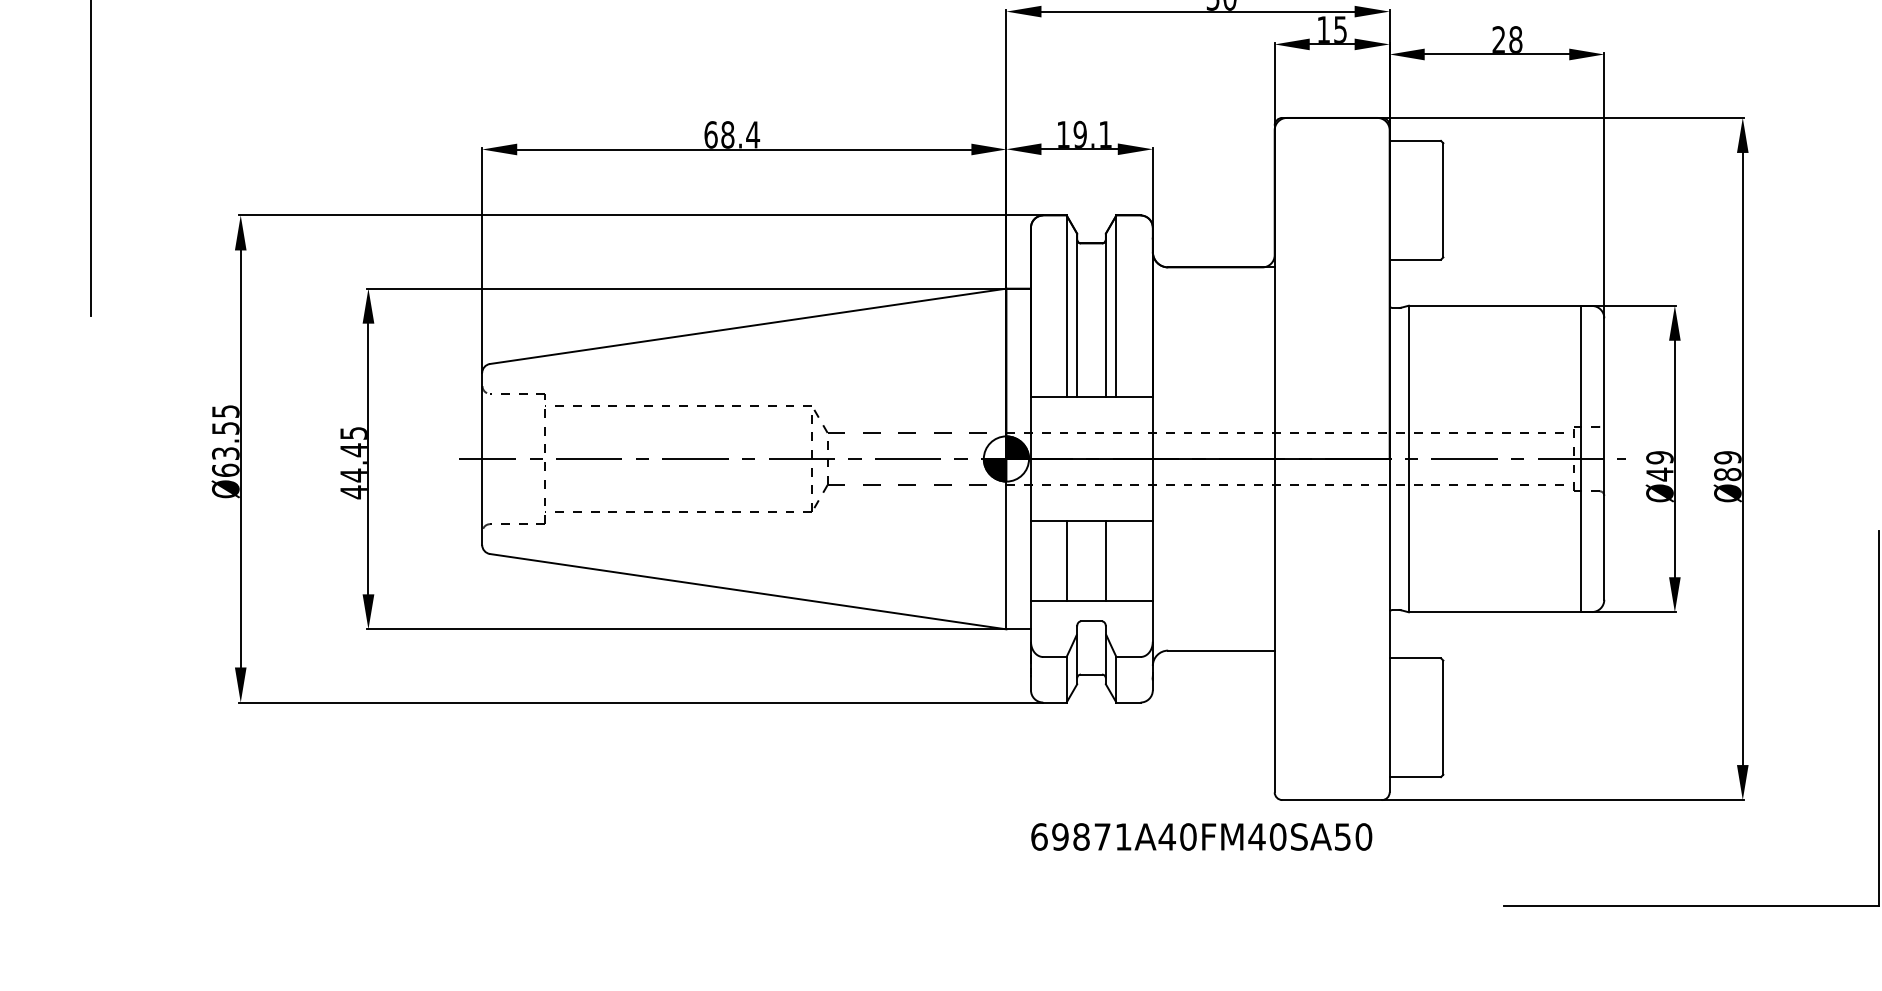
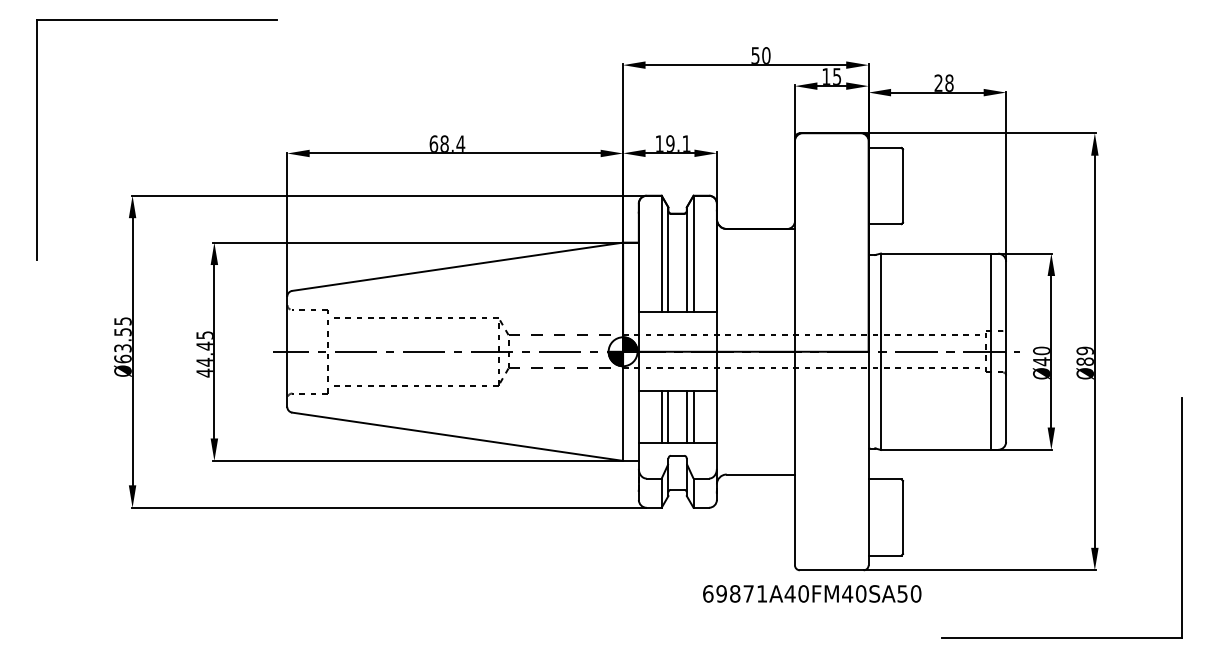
text: (1659, 457) -> (1041, 350), Ø49 -> Ø40
line: (1077, 560) -> (668, 416), added
line: (1116, 560) -> (693, 416), added
text: (1202, 836) -> (812, 593), moved

